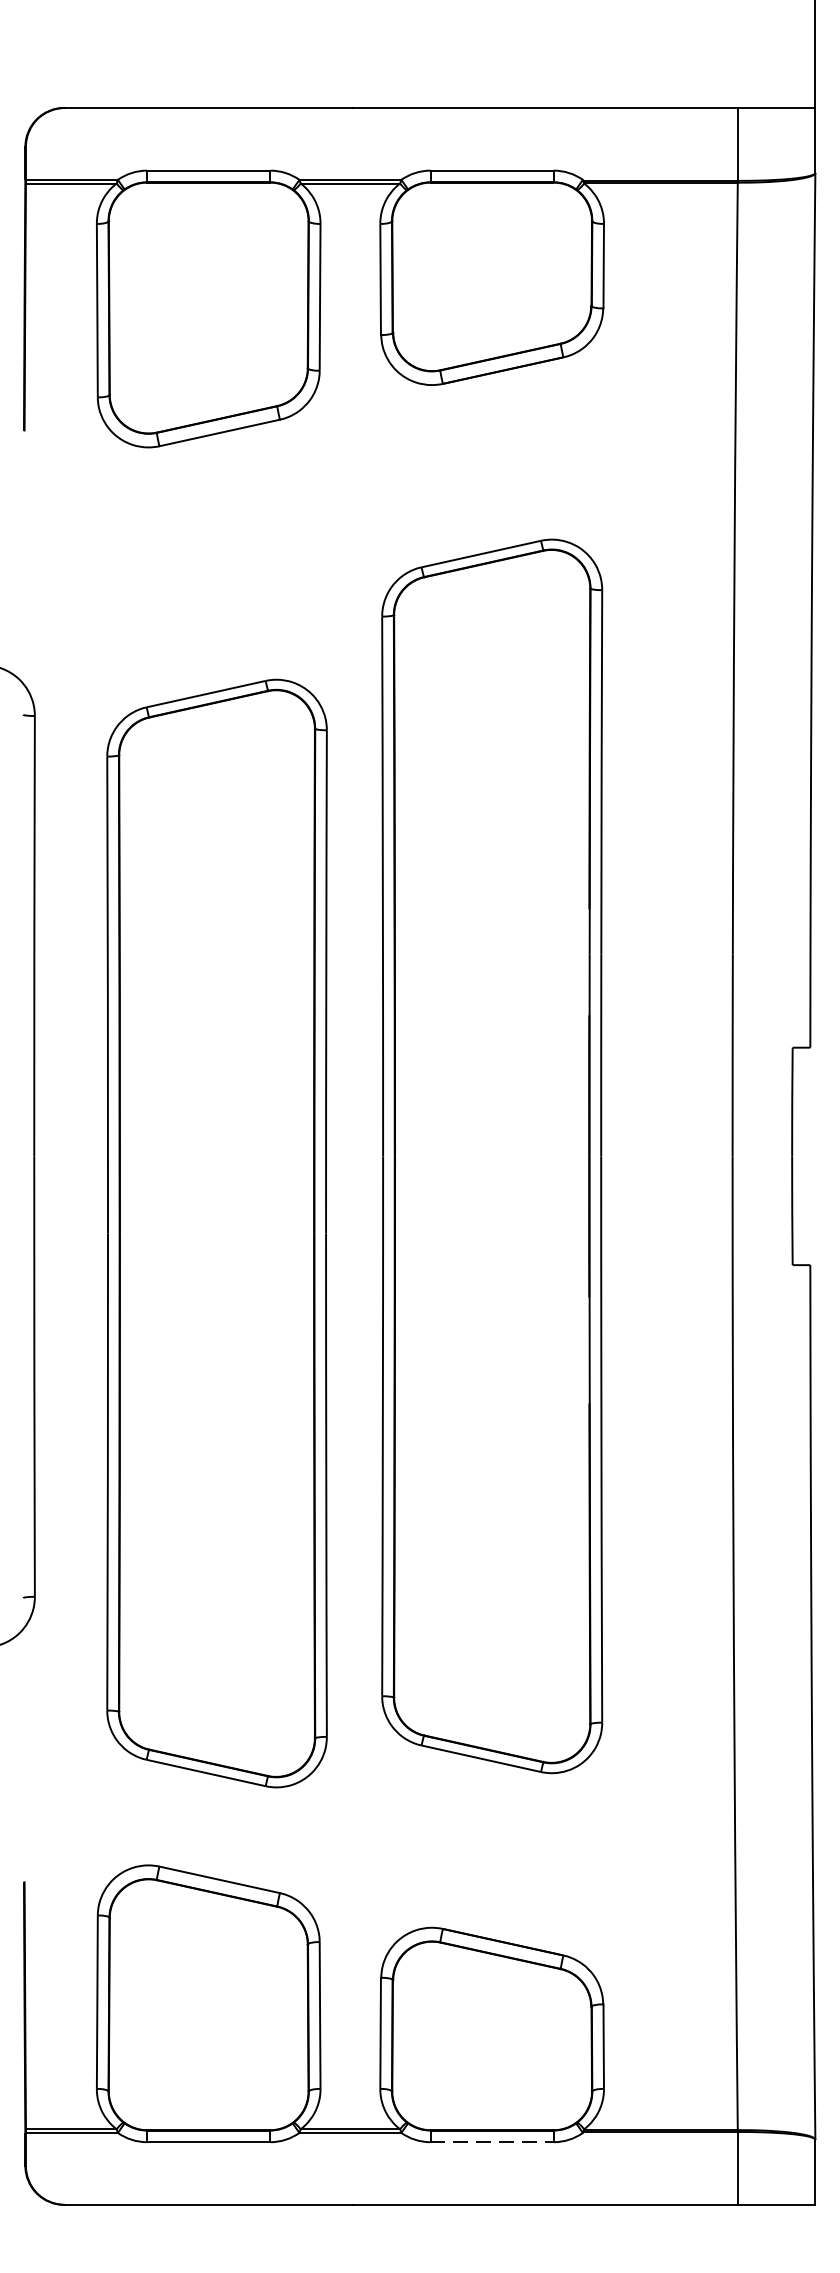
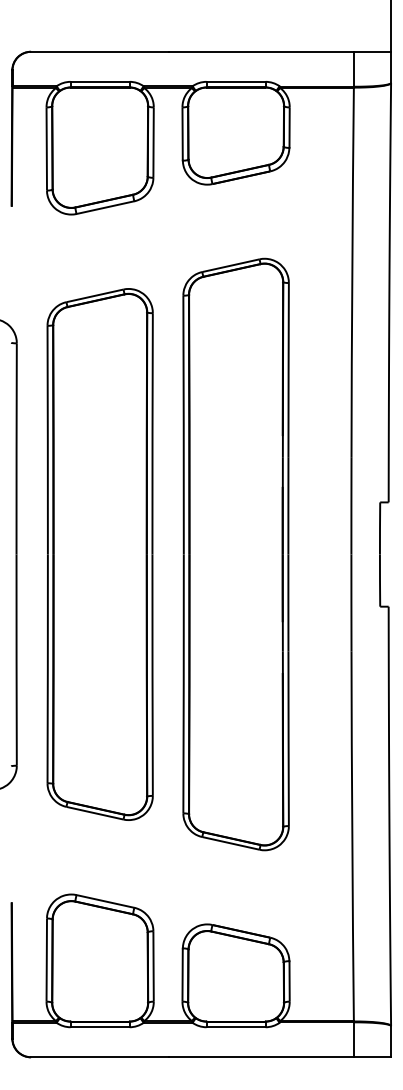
part: (215, 1233) -> (99, 554), moved
line: (492, 2142) -> (236, 1027), dashed -> solid

